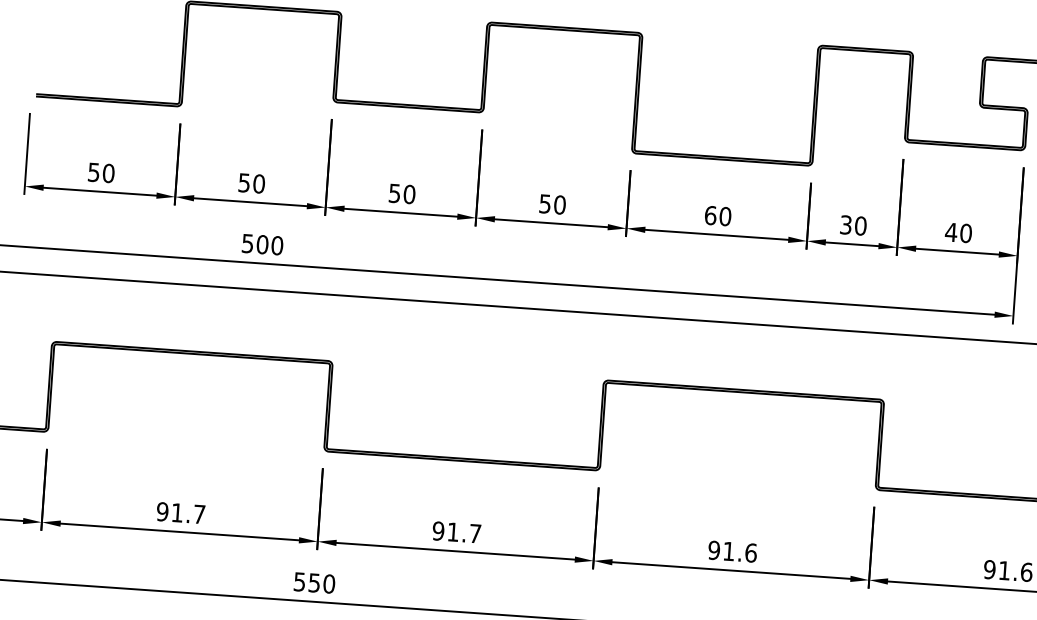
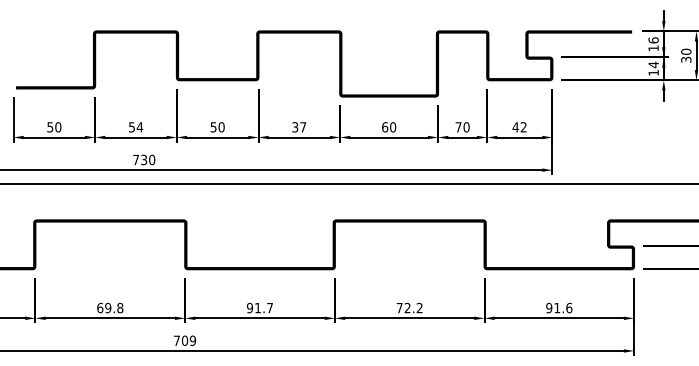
text: (258, 184) -> (139, 127), 50 -> 54
text: (552, 204) -> (299, 127), 50 -> 37
text: (845, 225) -> (458, 127), 30 -> 70
text: (965, 233) -> (523, 127), 40 -> 42
text: (255, 243) -> (140, 159), 500 -> 730
text: (181, 512) -> (110, 307), 91.7 -> 69.8
text: (732, 550) -> (409, 307), 91.6 -> 72.2
text: (313, 582) -> (184, 340), 550 -> 709

